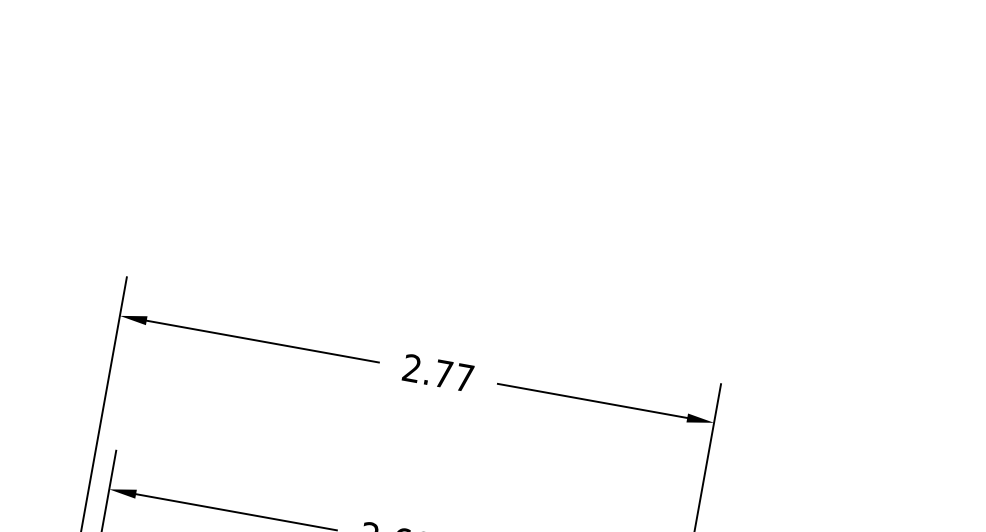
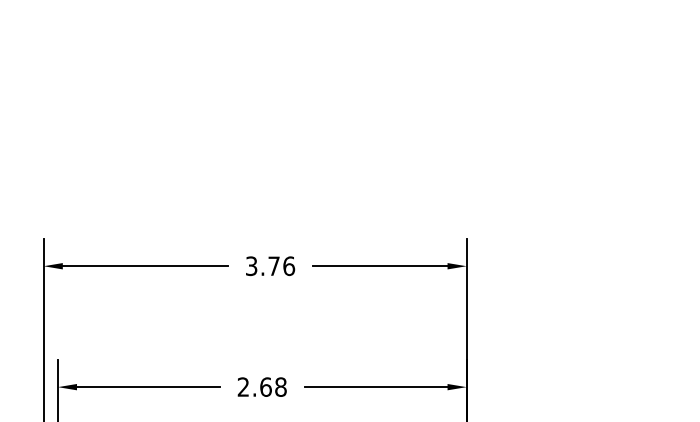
text: (438, 373) -> (270, 266), 2.77 -> 3.76

